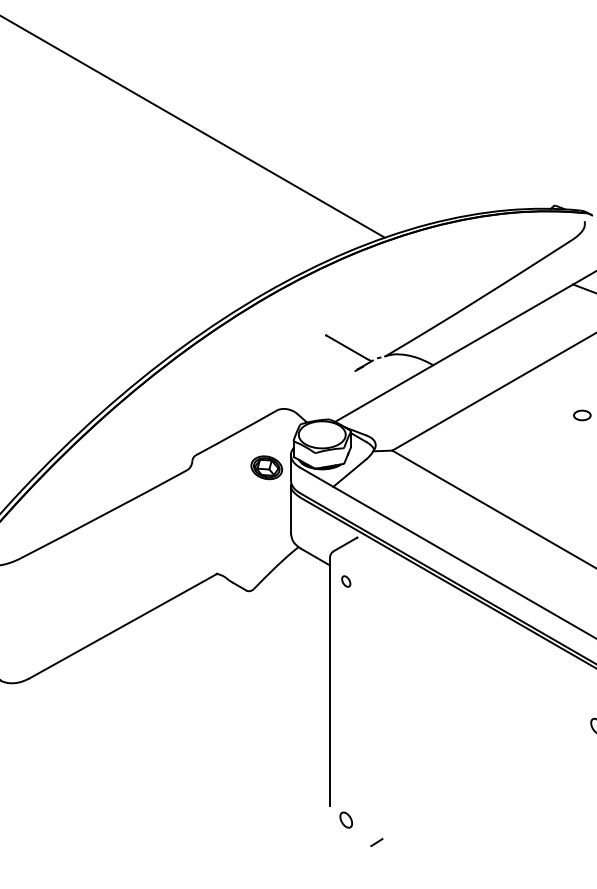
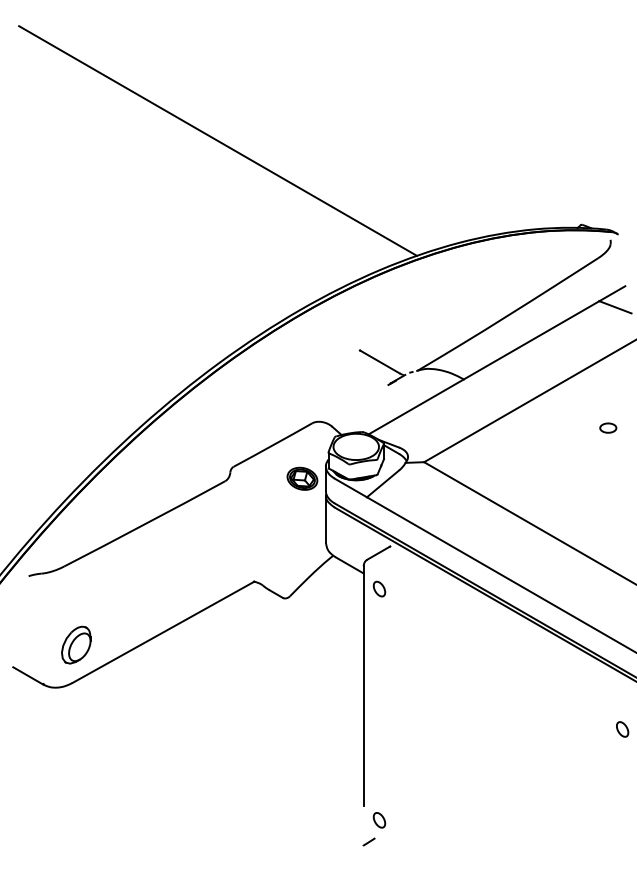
part: (346, 580) -> (379, 588), size x1.43
part: (33, 638) -> (76, 644), added
line: (376, 841) -> (368, 841), moved

